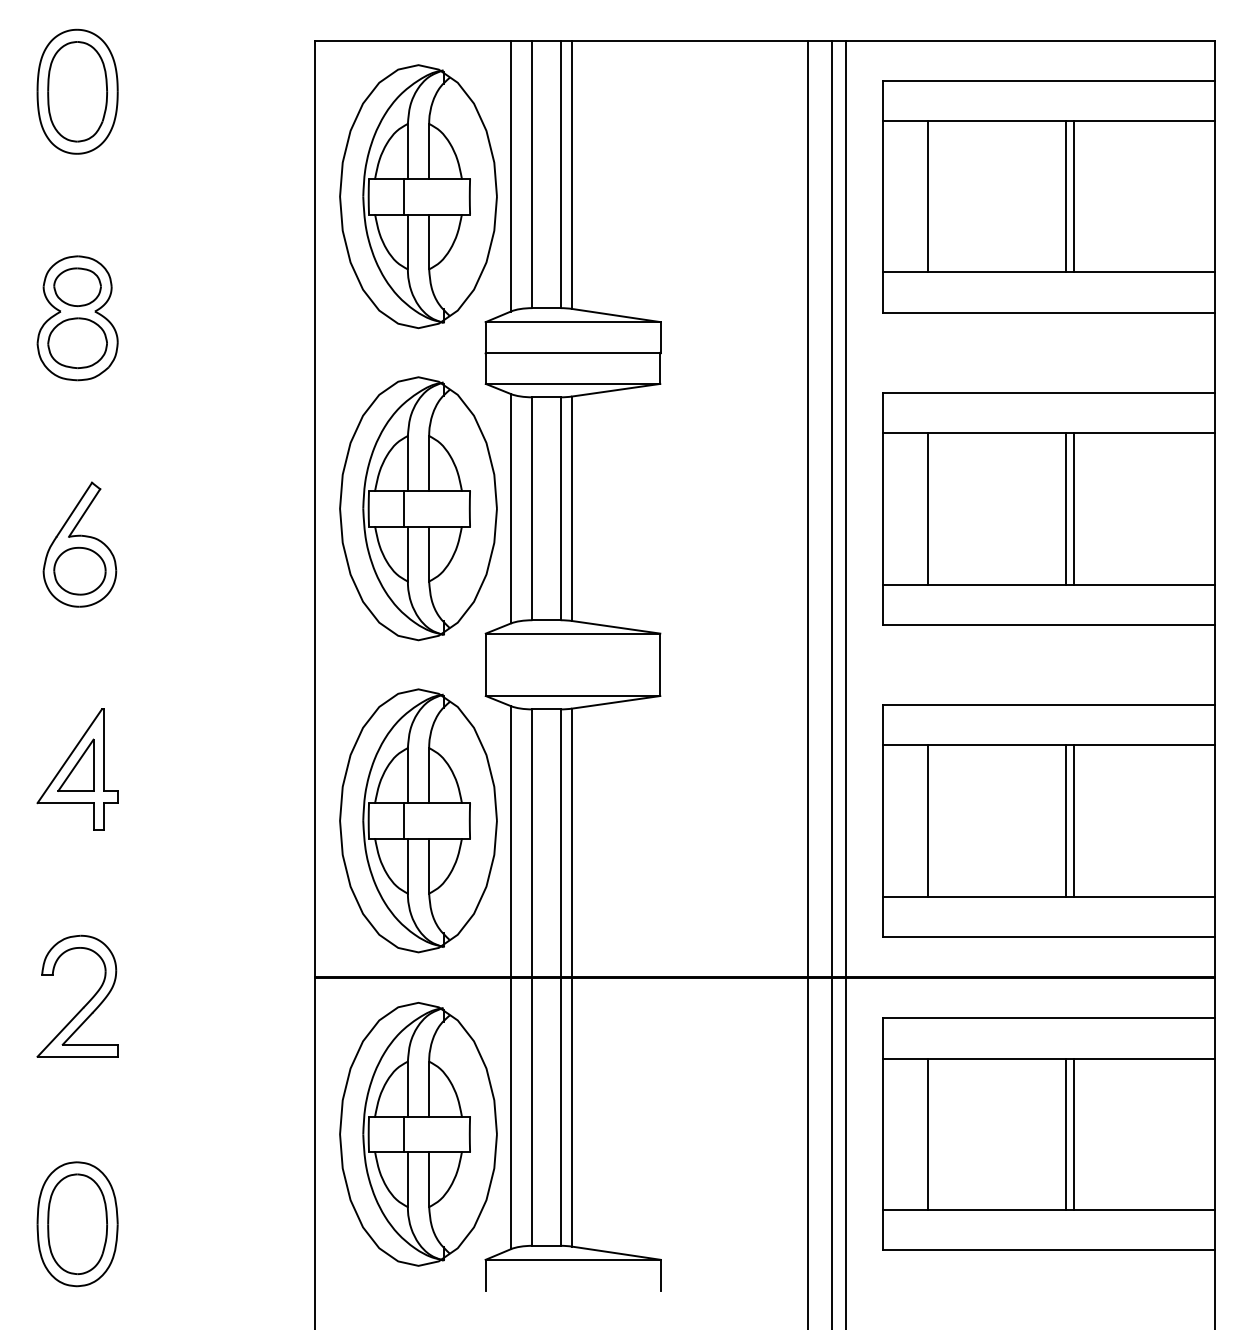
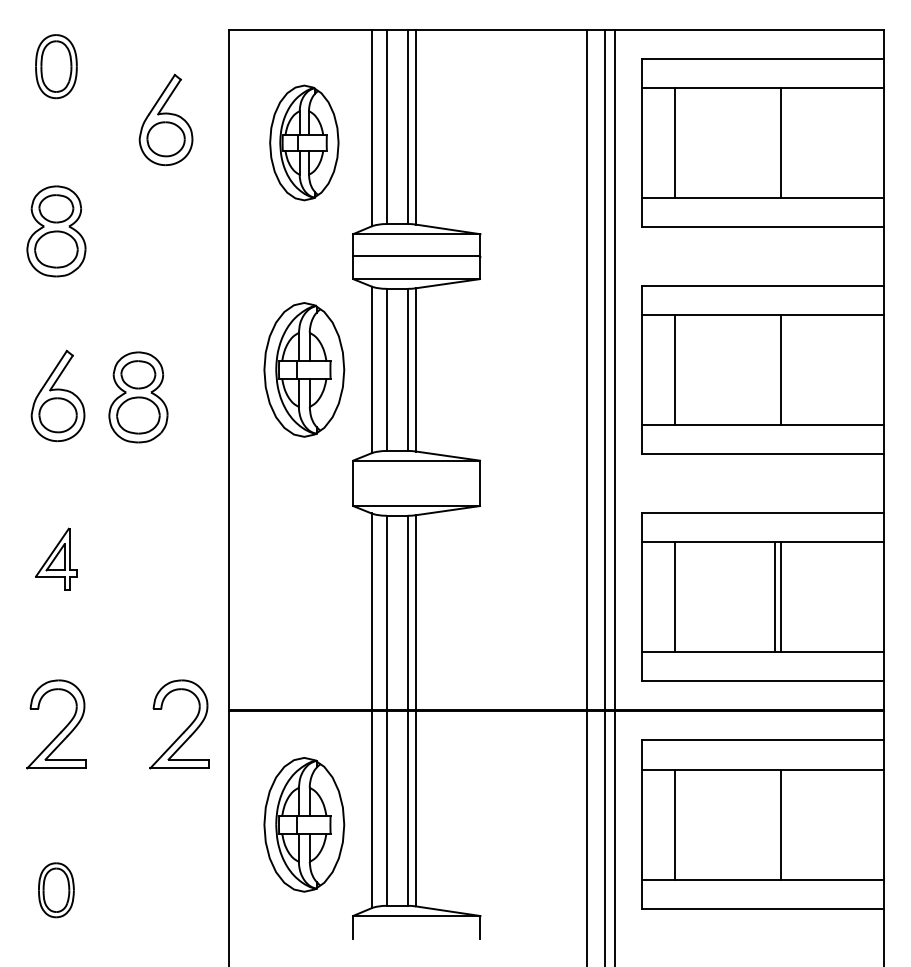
part: (77, 91) -> (56, 66), size x0.7
part: (227, 164) -> (165, 119), added
part: (418, 196) -> (304, 142), size x0.6
line: (1066, 196) -> (775, 142), removed
part: (418, 508) -> (304, 369), size x0.7
line: (1066, 508) -> (775, 369), removed
part: (190, 546) -> (138, 397), added
part: (77, 769) -> (56, 559), size x0.7
part: (418, 820) -> (304, 596), removed
part: (255, 1003) -> (185, 729), added
part: (418, 1133) -> (304, 824), size x0.7
line: (1066, 1133) -> (775, 824), removed
part: (77, 1224) -> (56, 890), size x0.6

